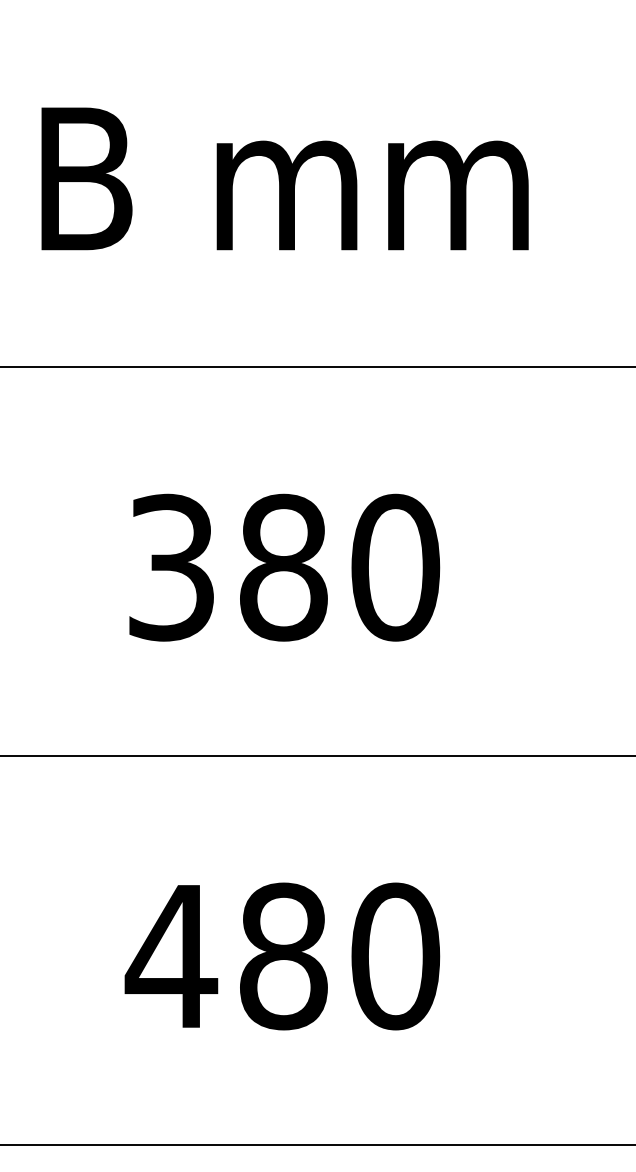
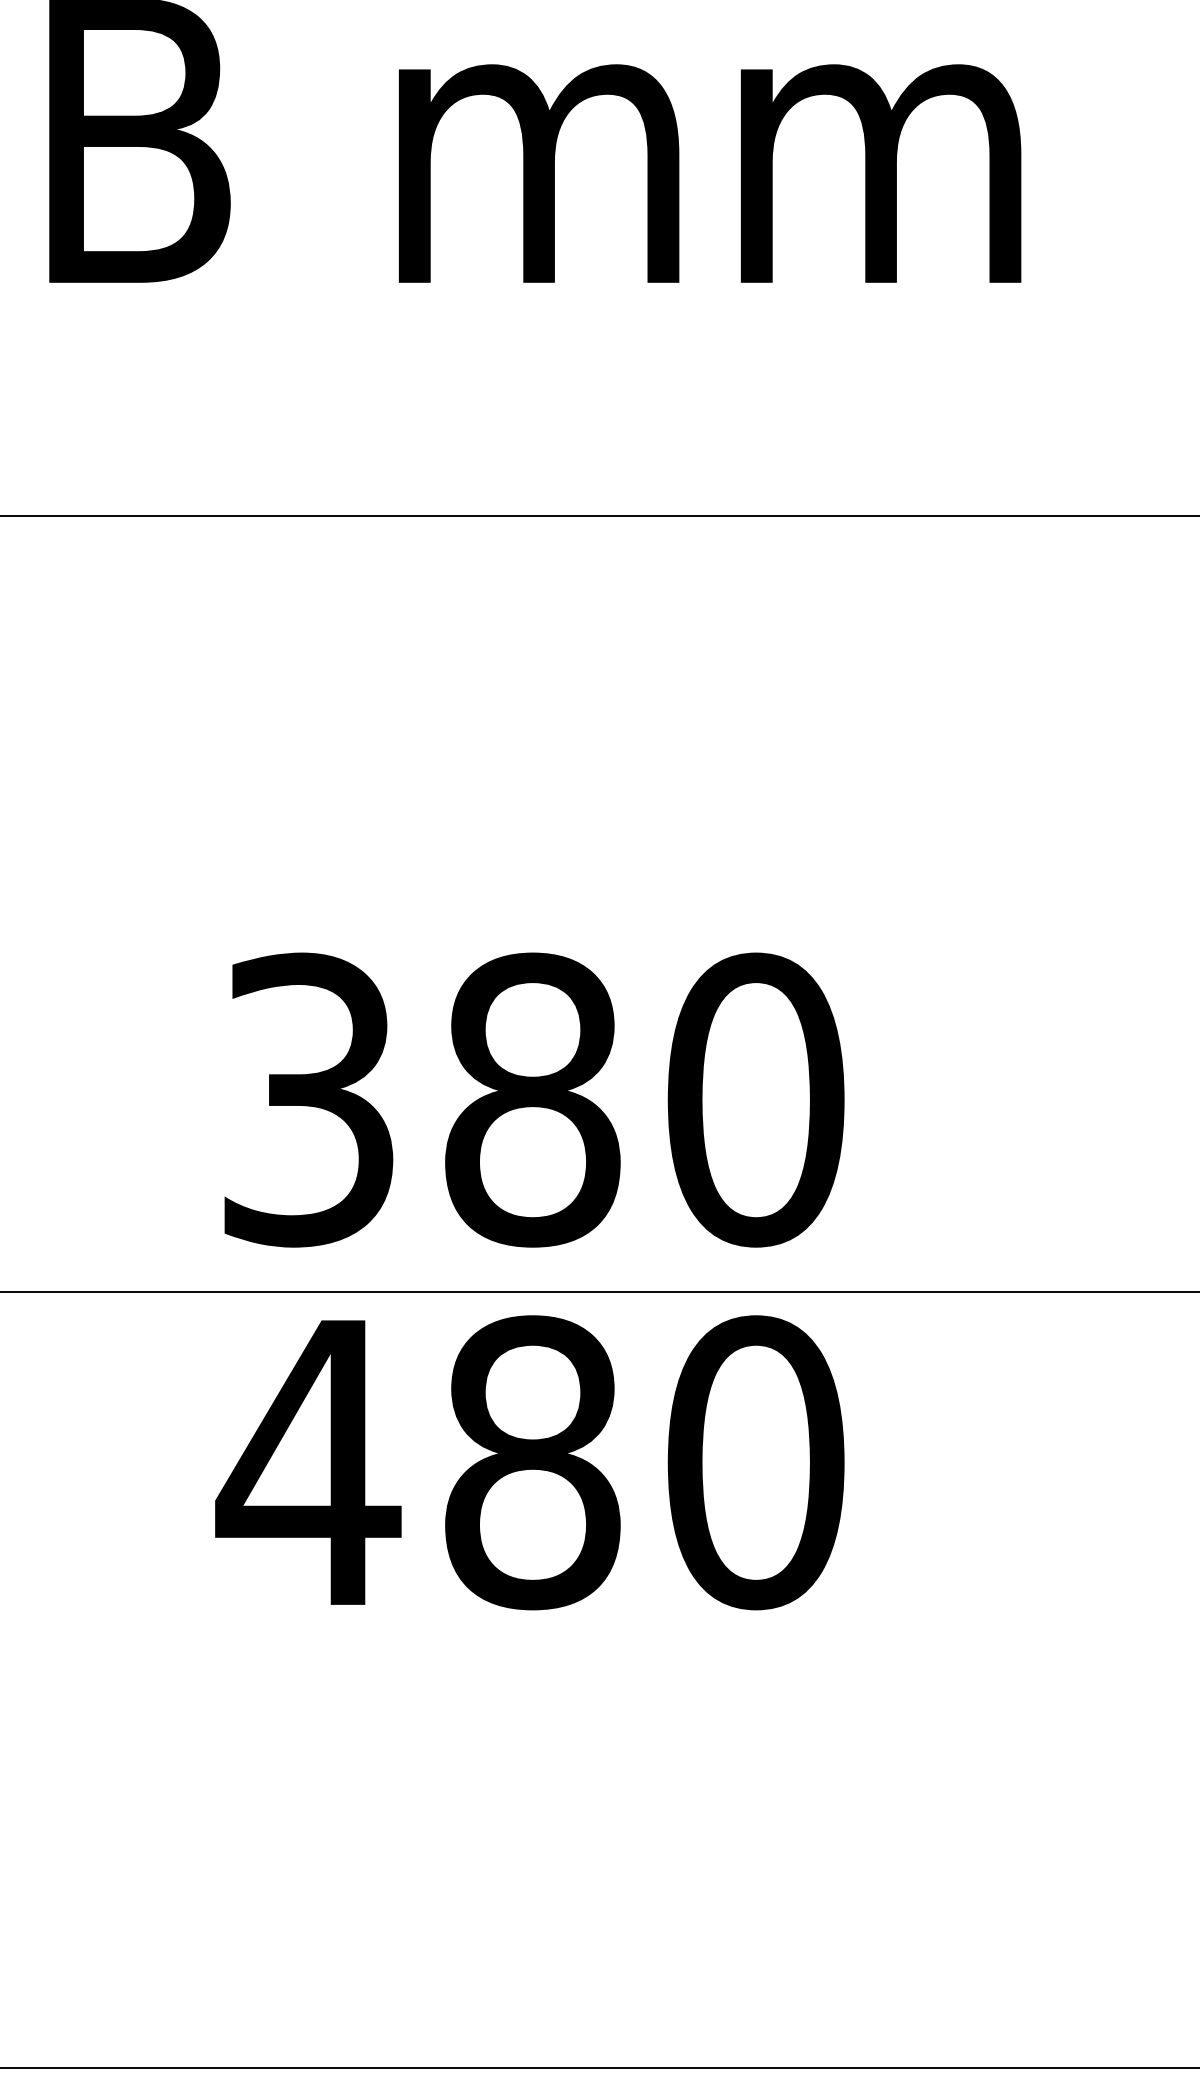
text: (284, 567) -> (534, 1099), moved
text: (282, 956) -> (530, 1462), moved

